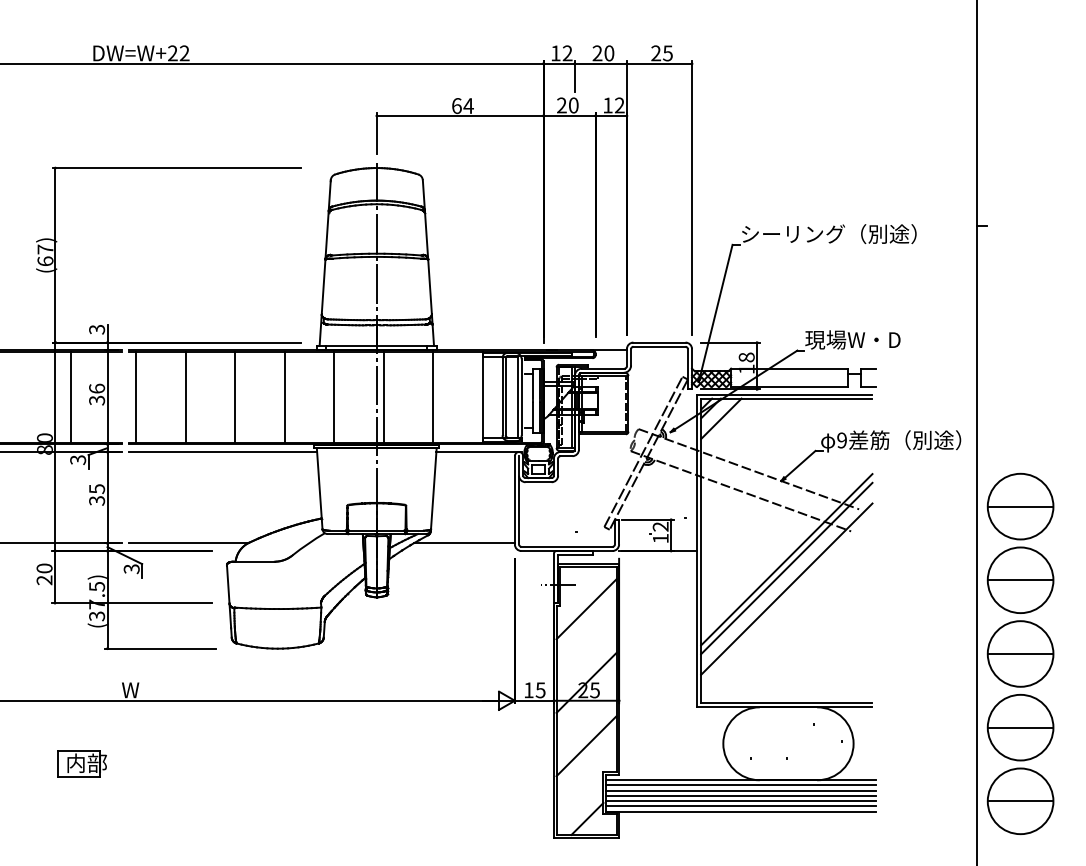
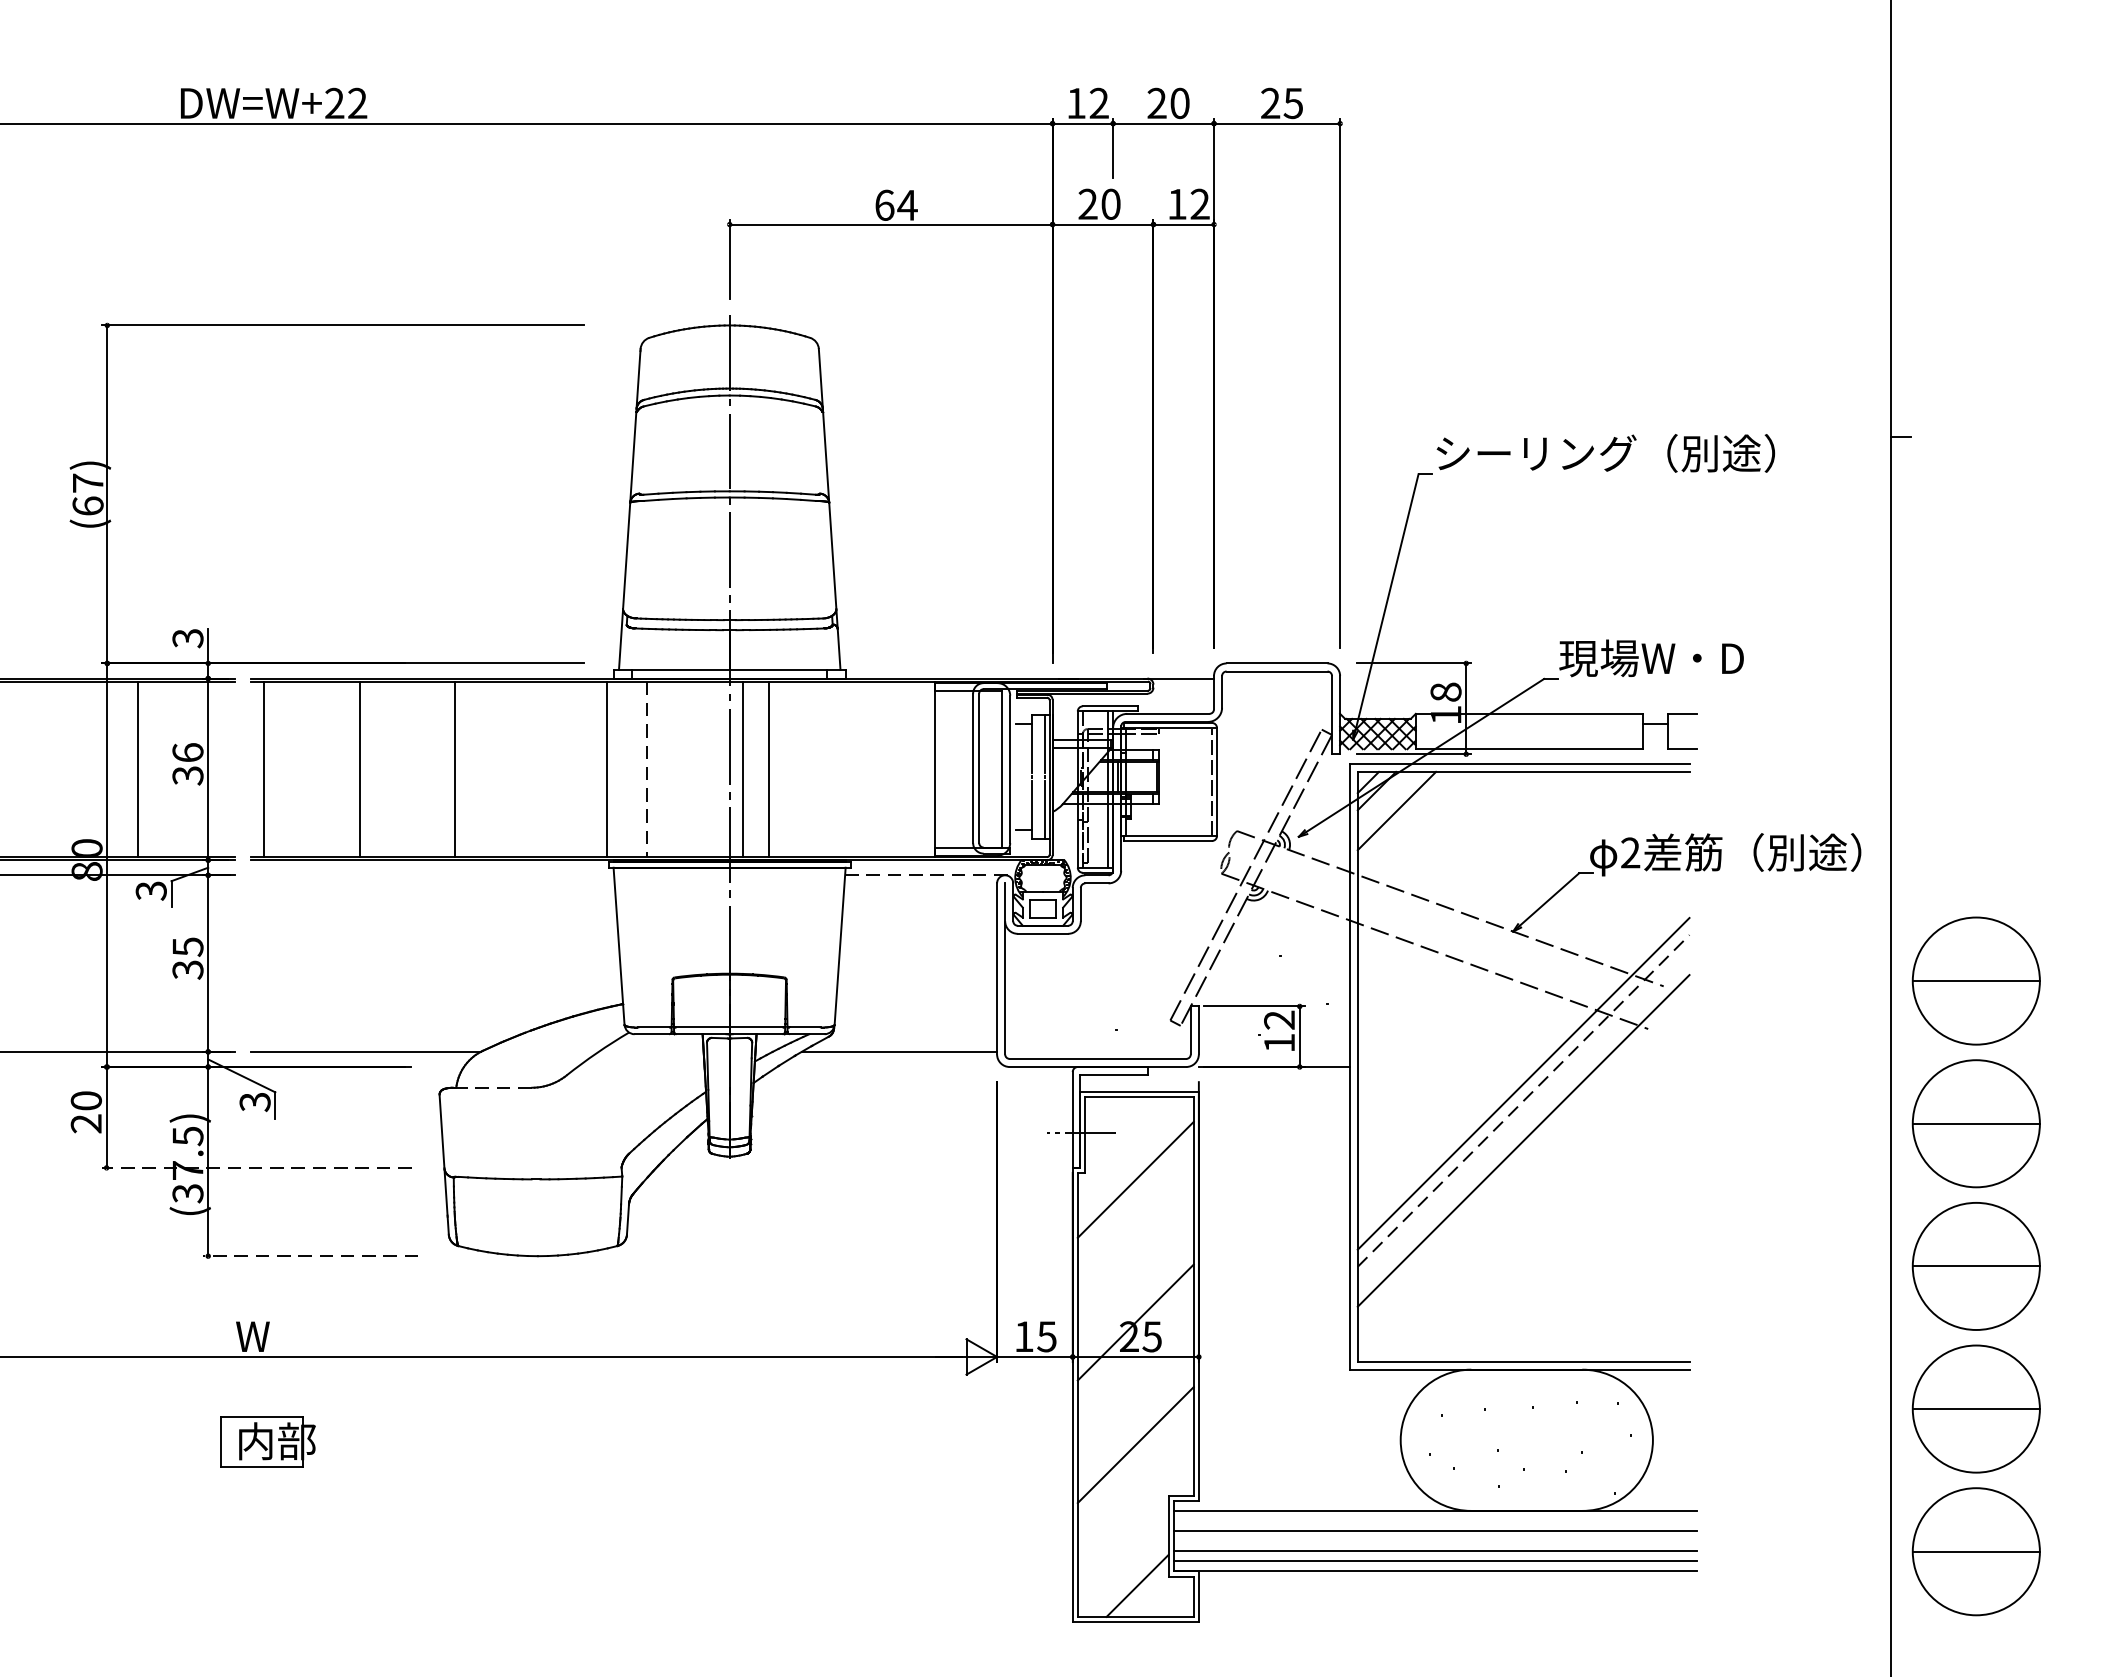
line: (284, 396) -> (607, 767), moved
line: (433, 396) -> (769, 767), moved
line: (334, 397) -> (647, 769), solid -> dashed
text: (841, 440) -> (1629, 853), 9 -> 2
line: (223, 452) -> (432, 876), removed
line: (479, 452) -> (928, 876), solid -> dashed
line: (255, 561) -> (494, 1087), solid -> dashed
line: (787, 568) -> (1524, 1100), solid -> dashed
line: (131, 603) -> (254, 1168), solid -> dashed
line: (160, 648) -> (310, 1255), solid -> dashed
part: (81, 763) -> (266, 1441), moved
line: (741, 785) -> (1435, 1521), removed
line: (741, 795) -> (1435, 1540), removed

